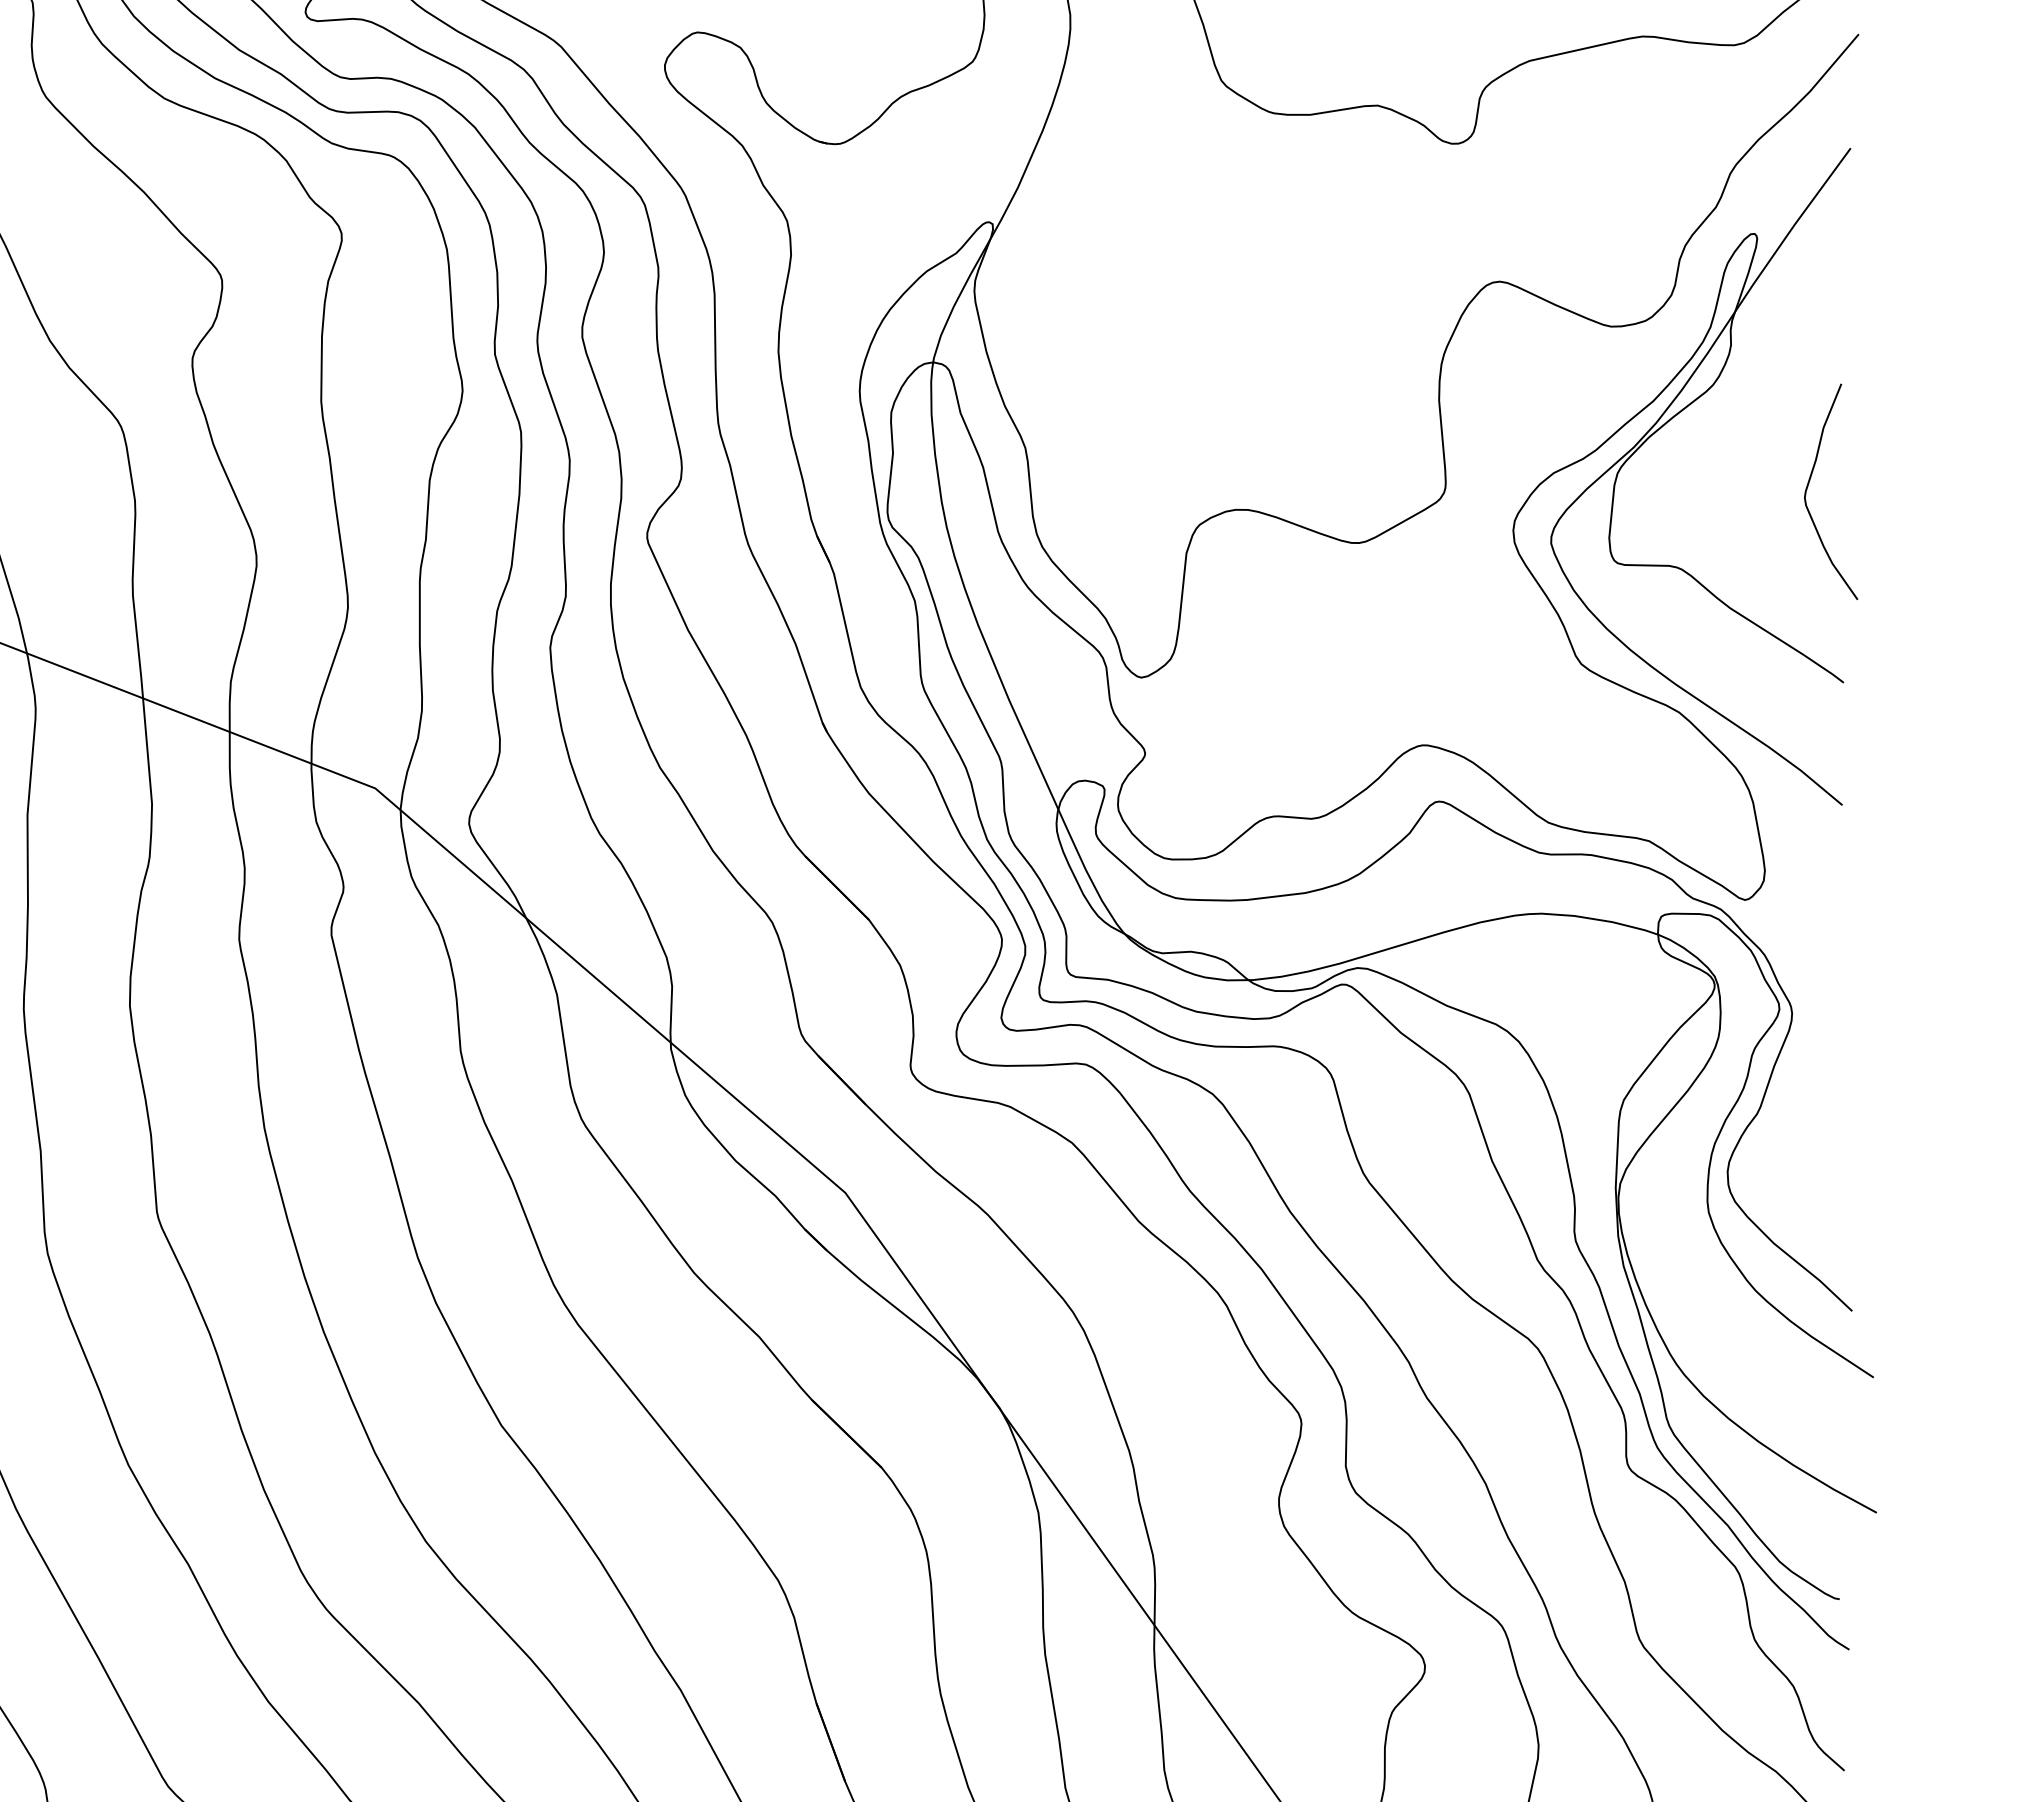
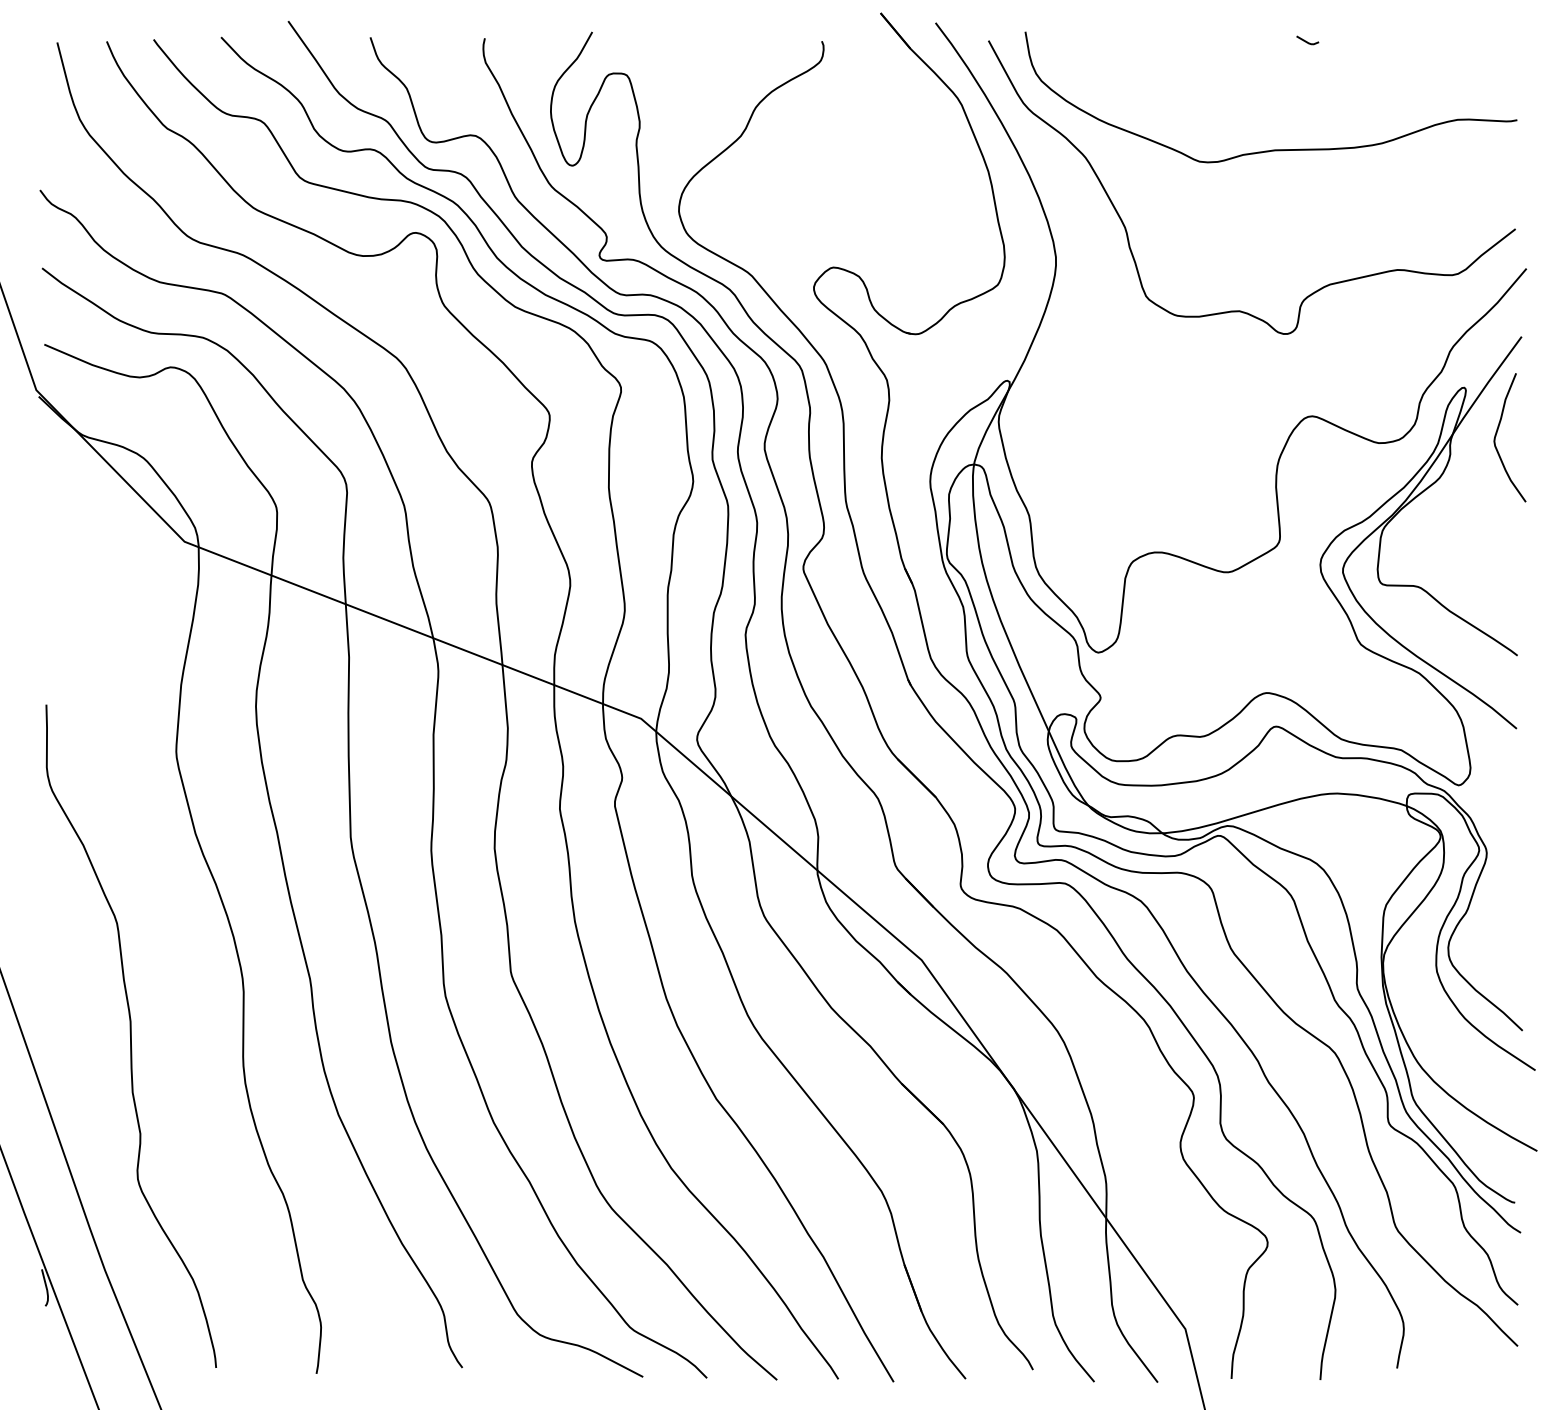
curve: (1810, 484) -> (1497, 433), moved

